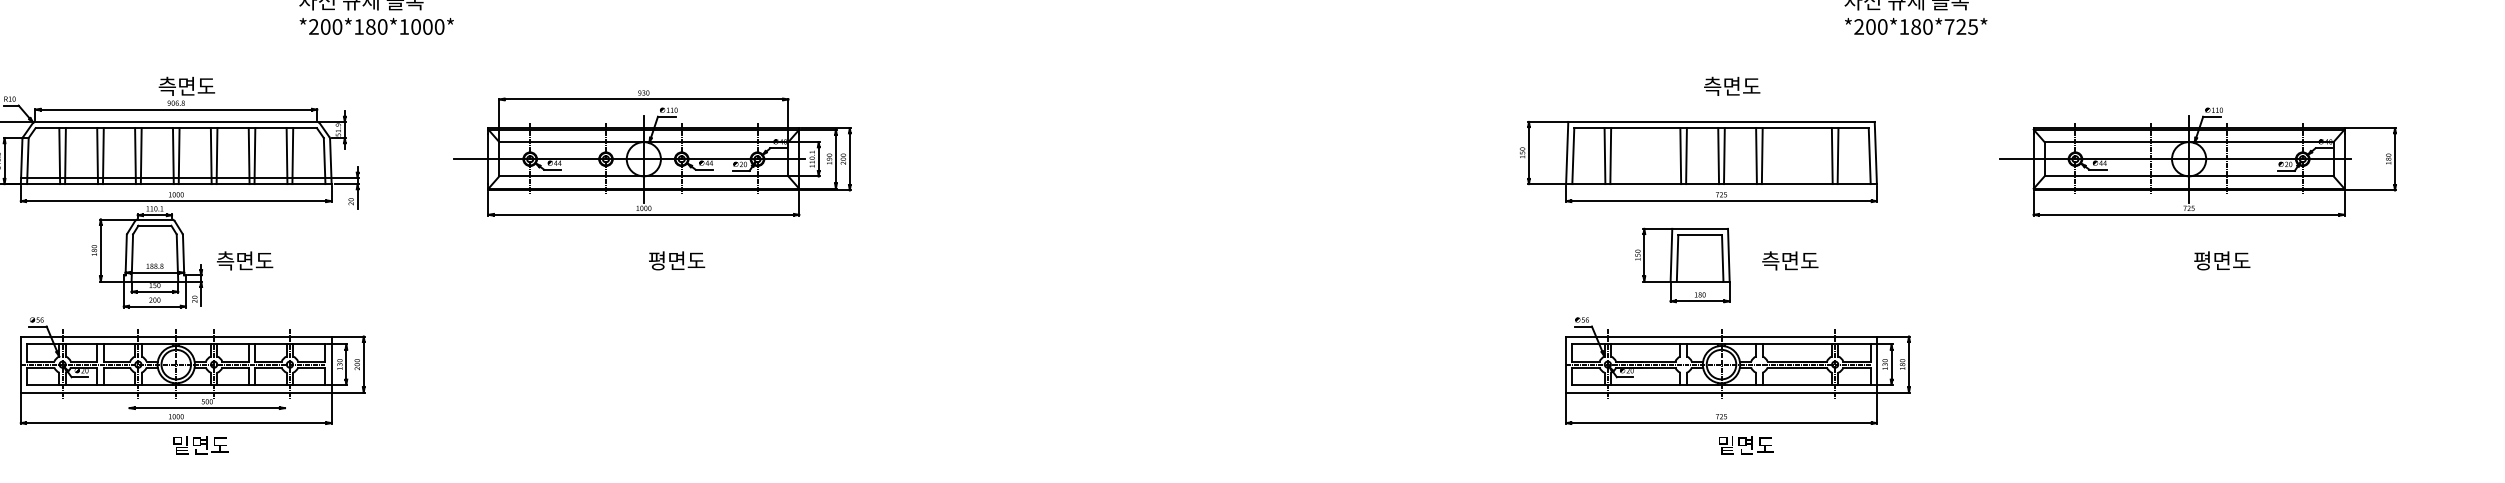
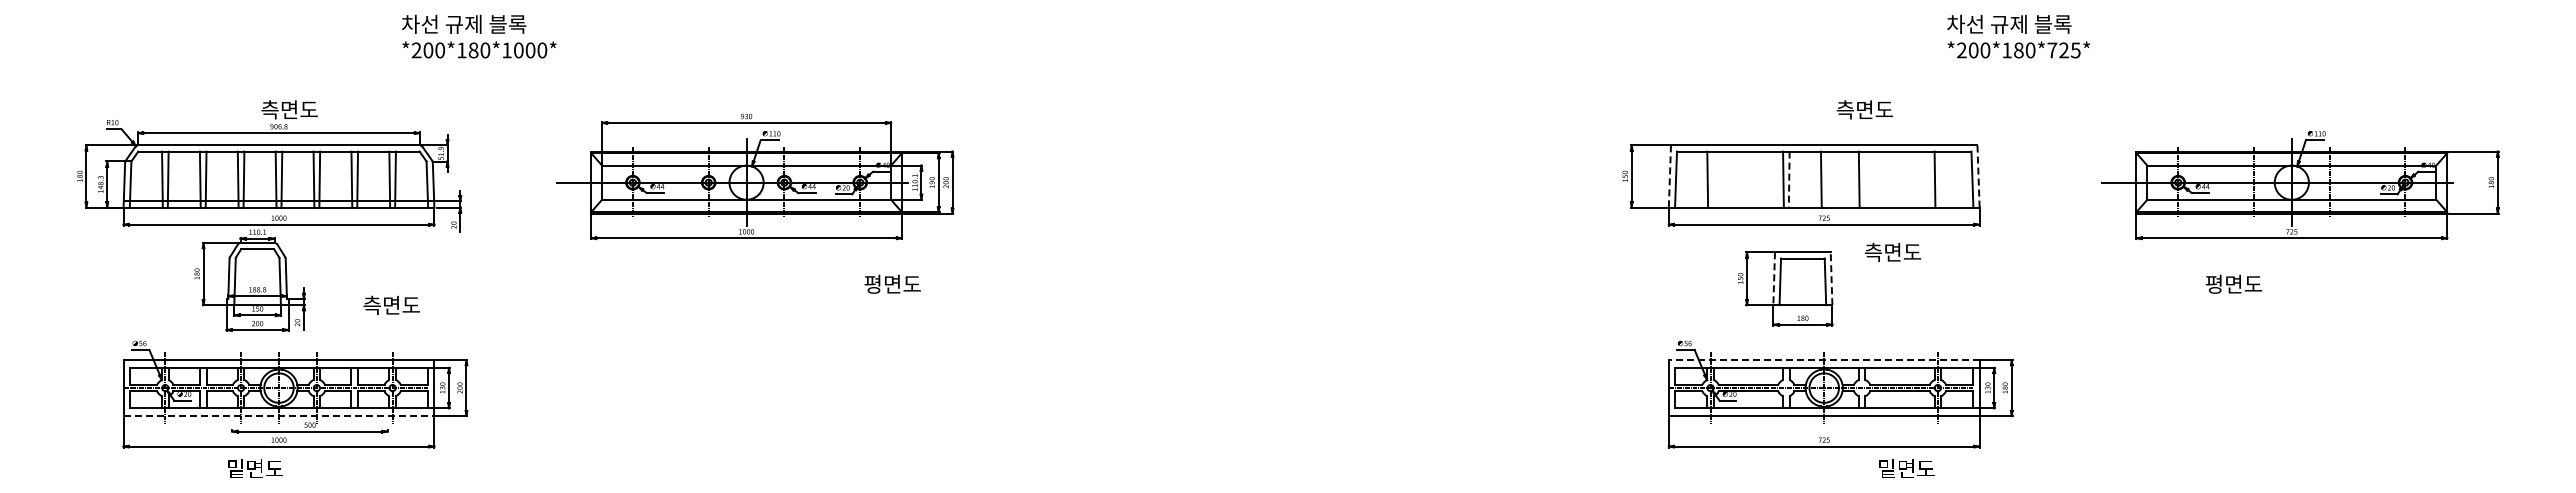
text: (1731, 86) -> (1864, 109), moved
line: (1875, 152) -> (1978, 175), solid -> dashed
line: (1566, 153) -> (1669, 176), solid -> dashed
line: (1610, 156) -> (1713, 179), removed
line: (1686, 156) -> (1789, 179), solid -> dashed
line: (1723, 156) -> (1826, 179), removed
line: (1761, 156) -> (1864, 179), removed
line: (1837, 156) -> (1940, 179), removed
line: (1728, 255) -> (1831, 278), solid -> dashed
line: (1671, 256) -> (1774, 279), solid -> dashed
text: (244, 260) -> (391, 304), moved
text: (676, 260) -> (892, 283), moved
text: (1789, 260) -> (1892, 251), moved
text: (2222, 260) -> (2234, 283), moved
line: (1720, 337) -> (1823, 360), solid -> dashed
line: (176, 393) -> (279, 416), solid -> dashed
text: (200, 445) -> (255, 468), moved
text: (1745, 445) -> (1906, 468), moved

